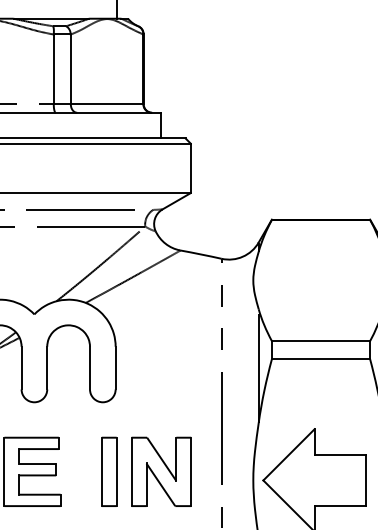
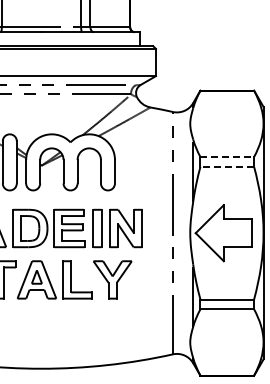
line: (321, 342) -> (227, 157), solid -> dashed
line: (321, 358) -> (227, 166), solid -> dashed
part: (145, 471) -> (117, 228), moved

